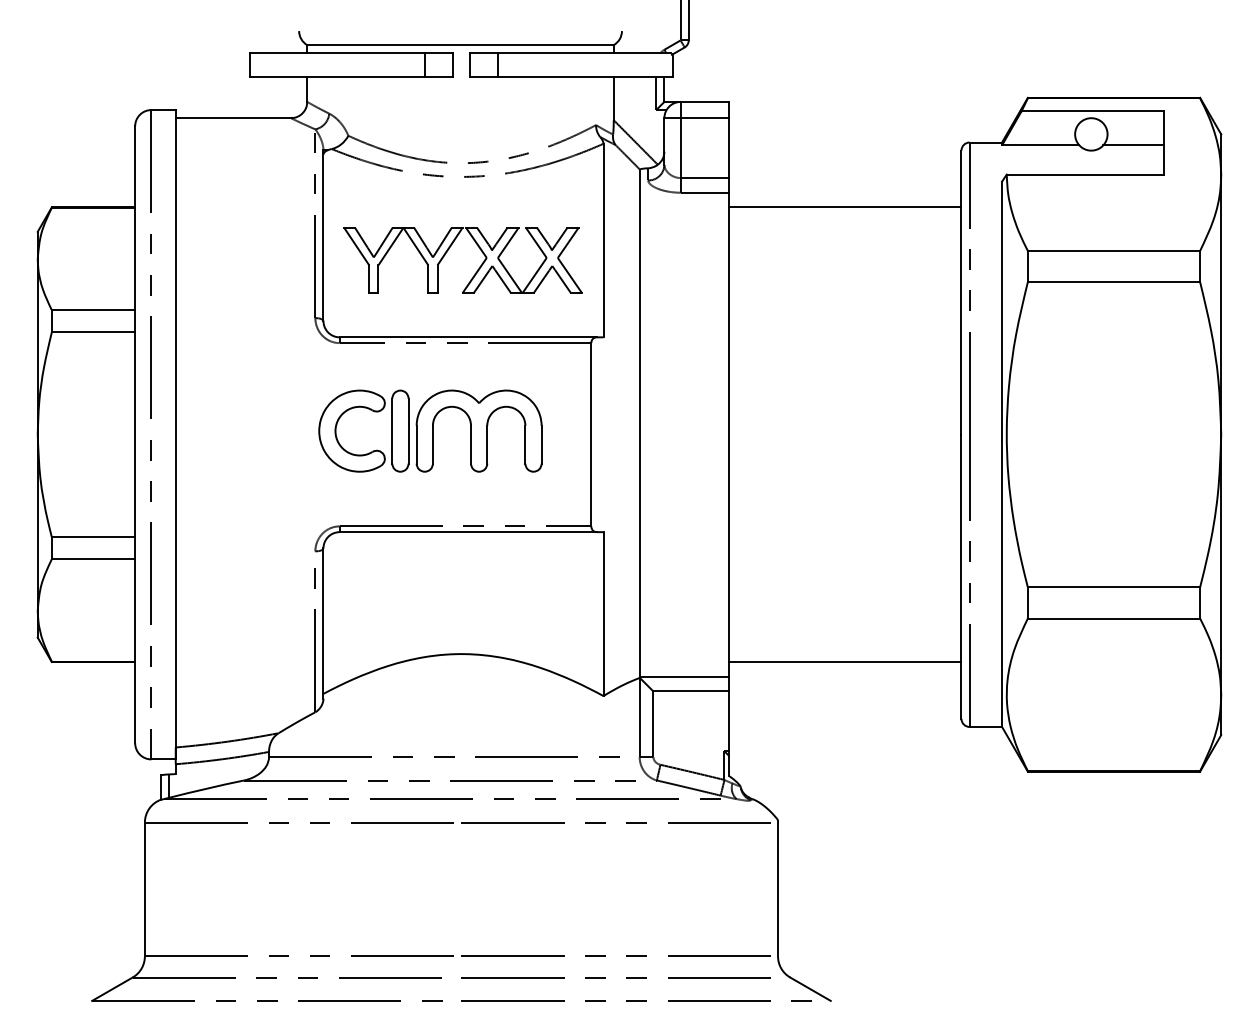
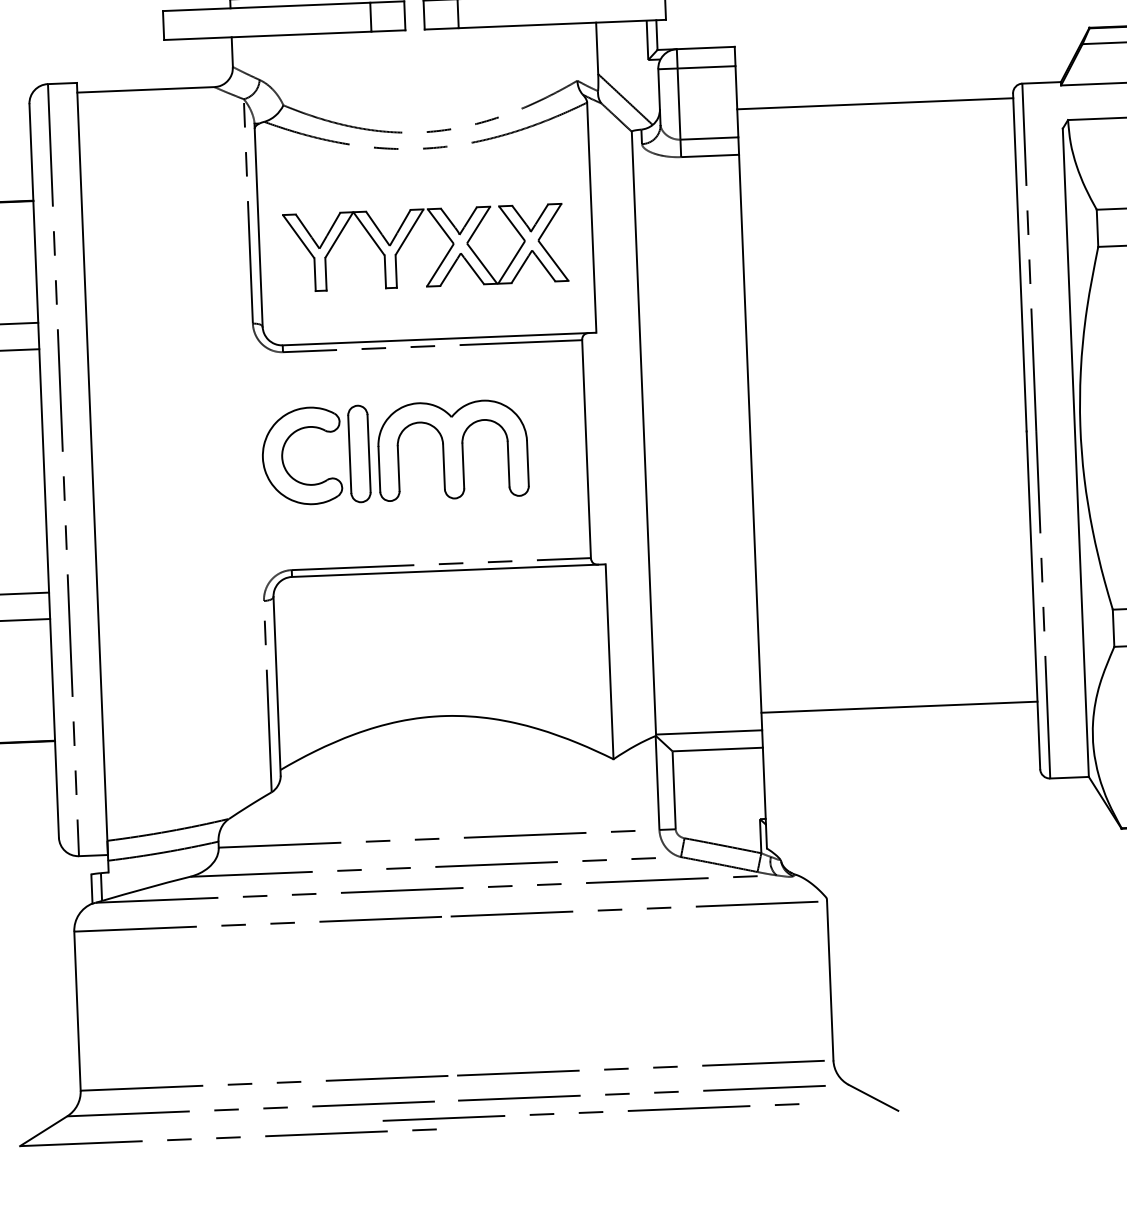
line: (845, 207) -> (875, 103), moved
line: (636, 1000) -> (590, 1111), moved

